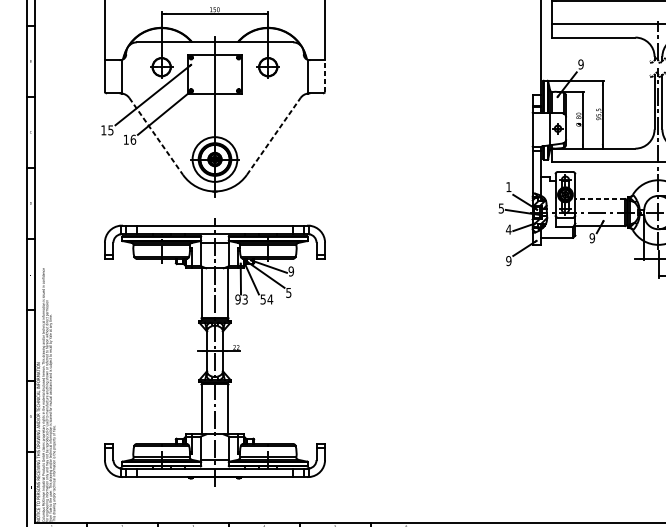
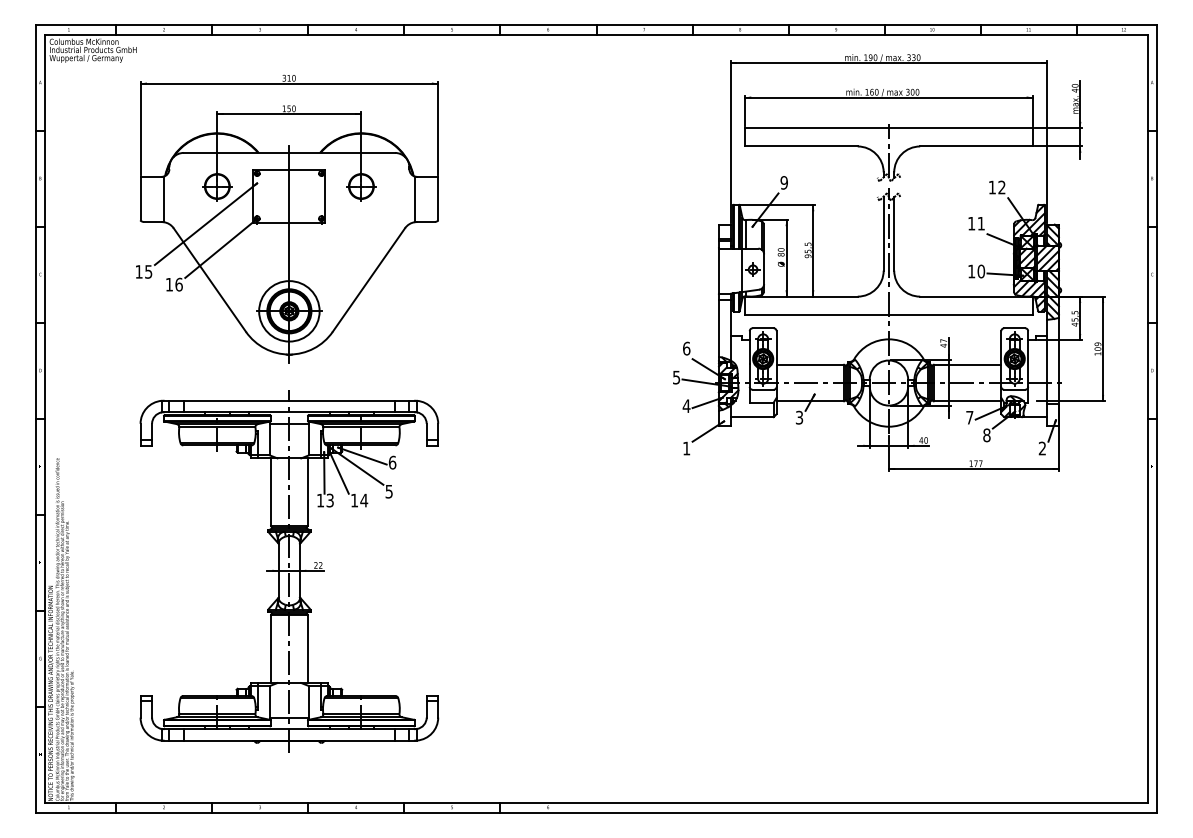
line: (325, 76) -> (438, 198), dashed -> solid
line: (274, 135) -> (369, 279), dashed -> solid
line: (156, 136) -> (210, 280), dashed -> solid
text: (508, 187) -> (686, 348), 1 -> 6
line: (600, 198) -> (810, 364), dashed -> solid
text: (592, 238) -> (799, 417), 9 -> 3
text: (508, 260) -> (686, 448), 9 -> 1
text: (291, 271) -> (392, 462), 9 -> 6
text: (238, 299) -> (320, 500), 93 -> 13
text: (263, 299) -> (354, 500), 54 -> 14

